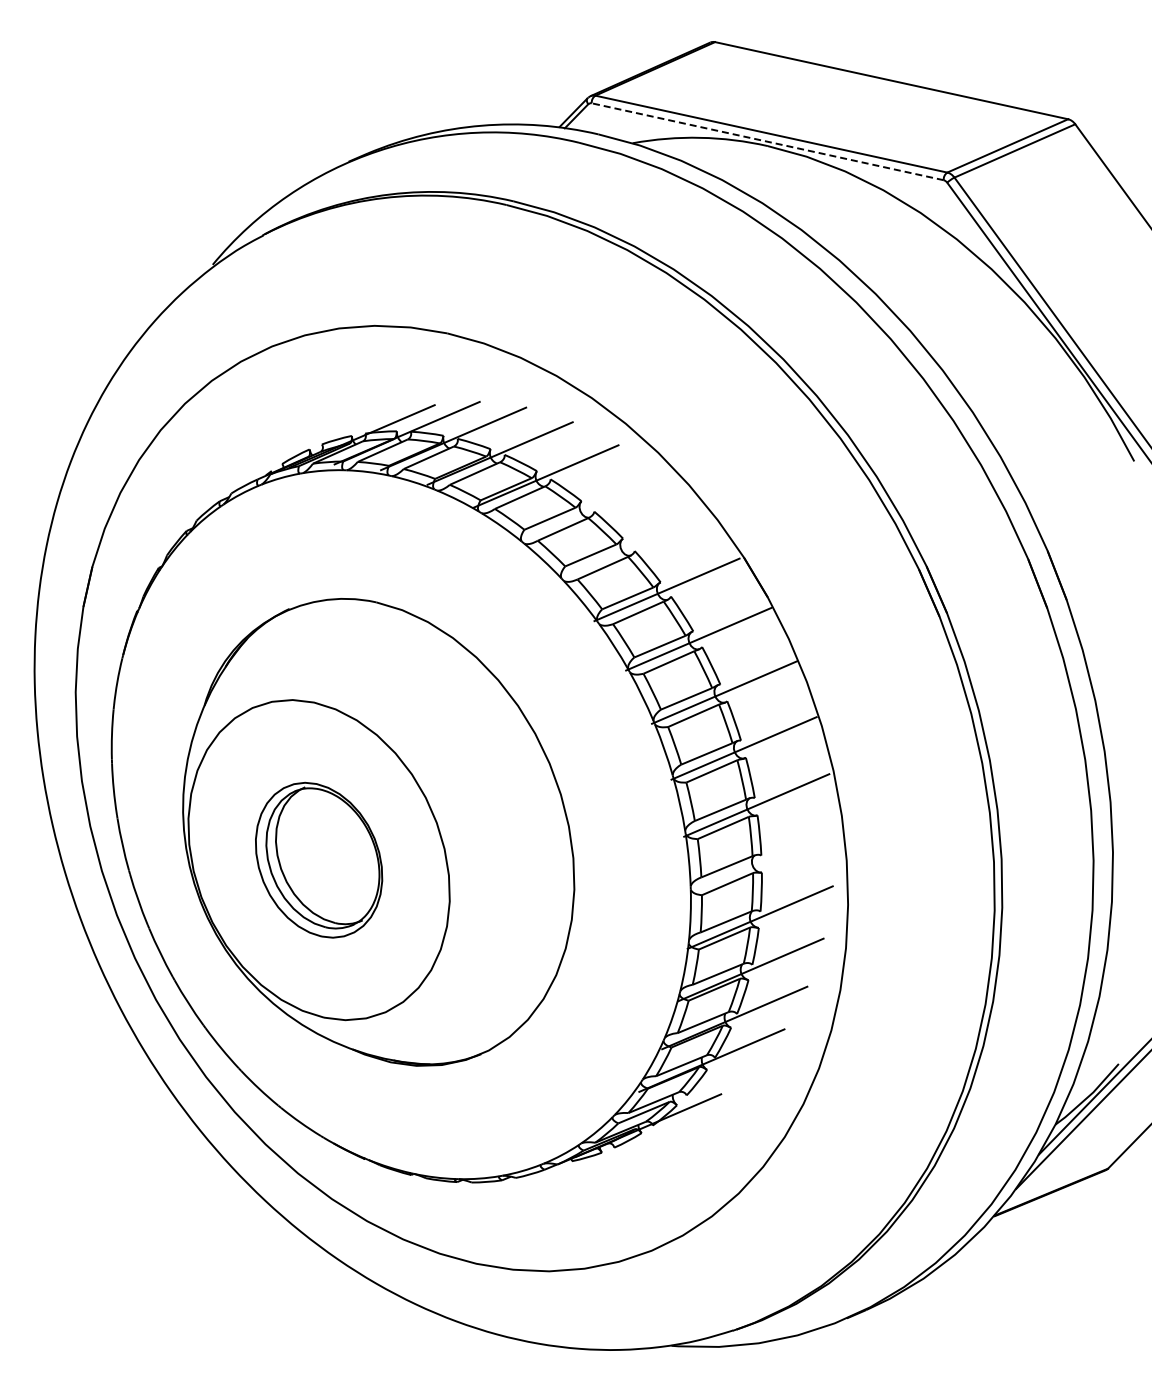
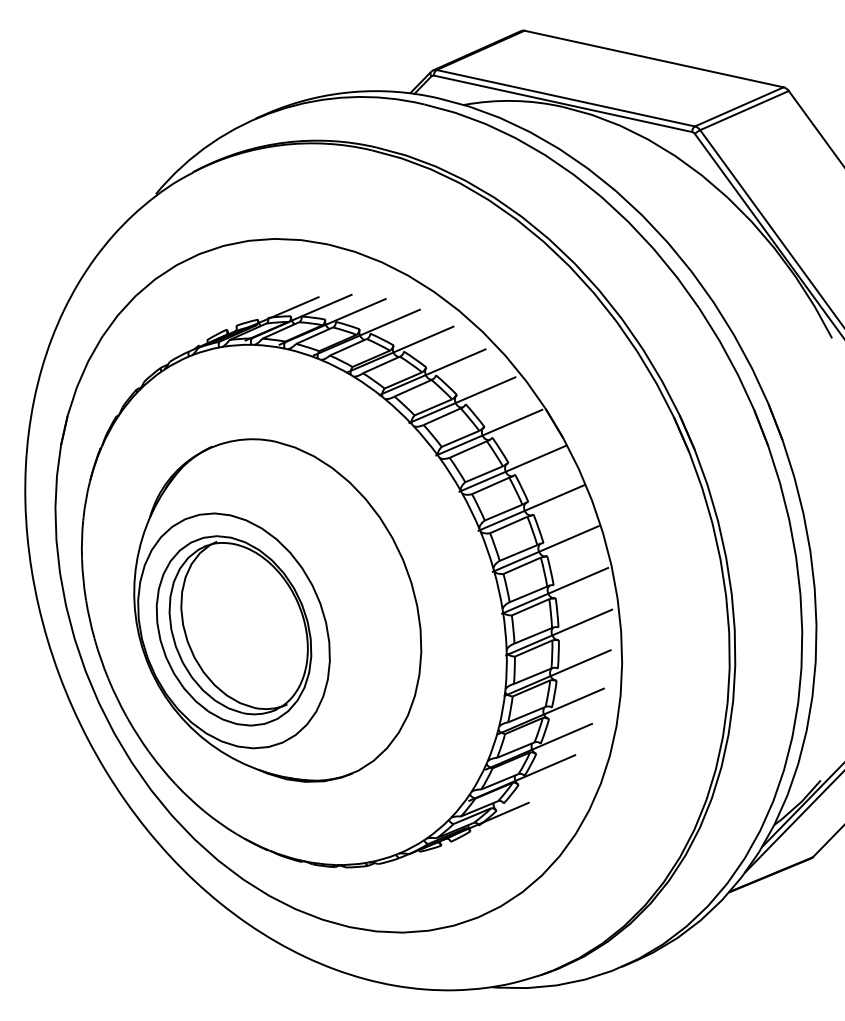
line: (767, 141) -> (563, 103), dashed -> solid
line: (593, 505) -> (435, 370), added
line: (633, 543) -> (464, 398), added
part: (318, 860) -> (233, 631), size x1.67
line: (765, 860) -> (561, 631), added

